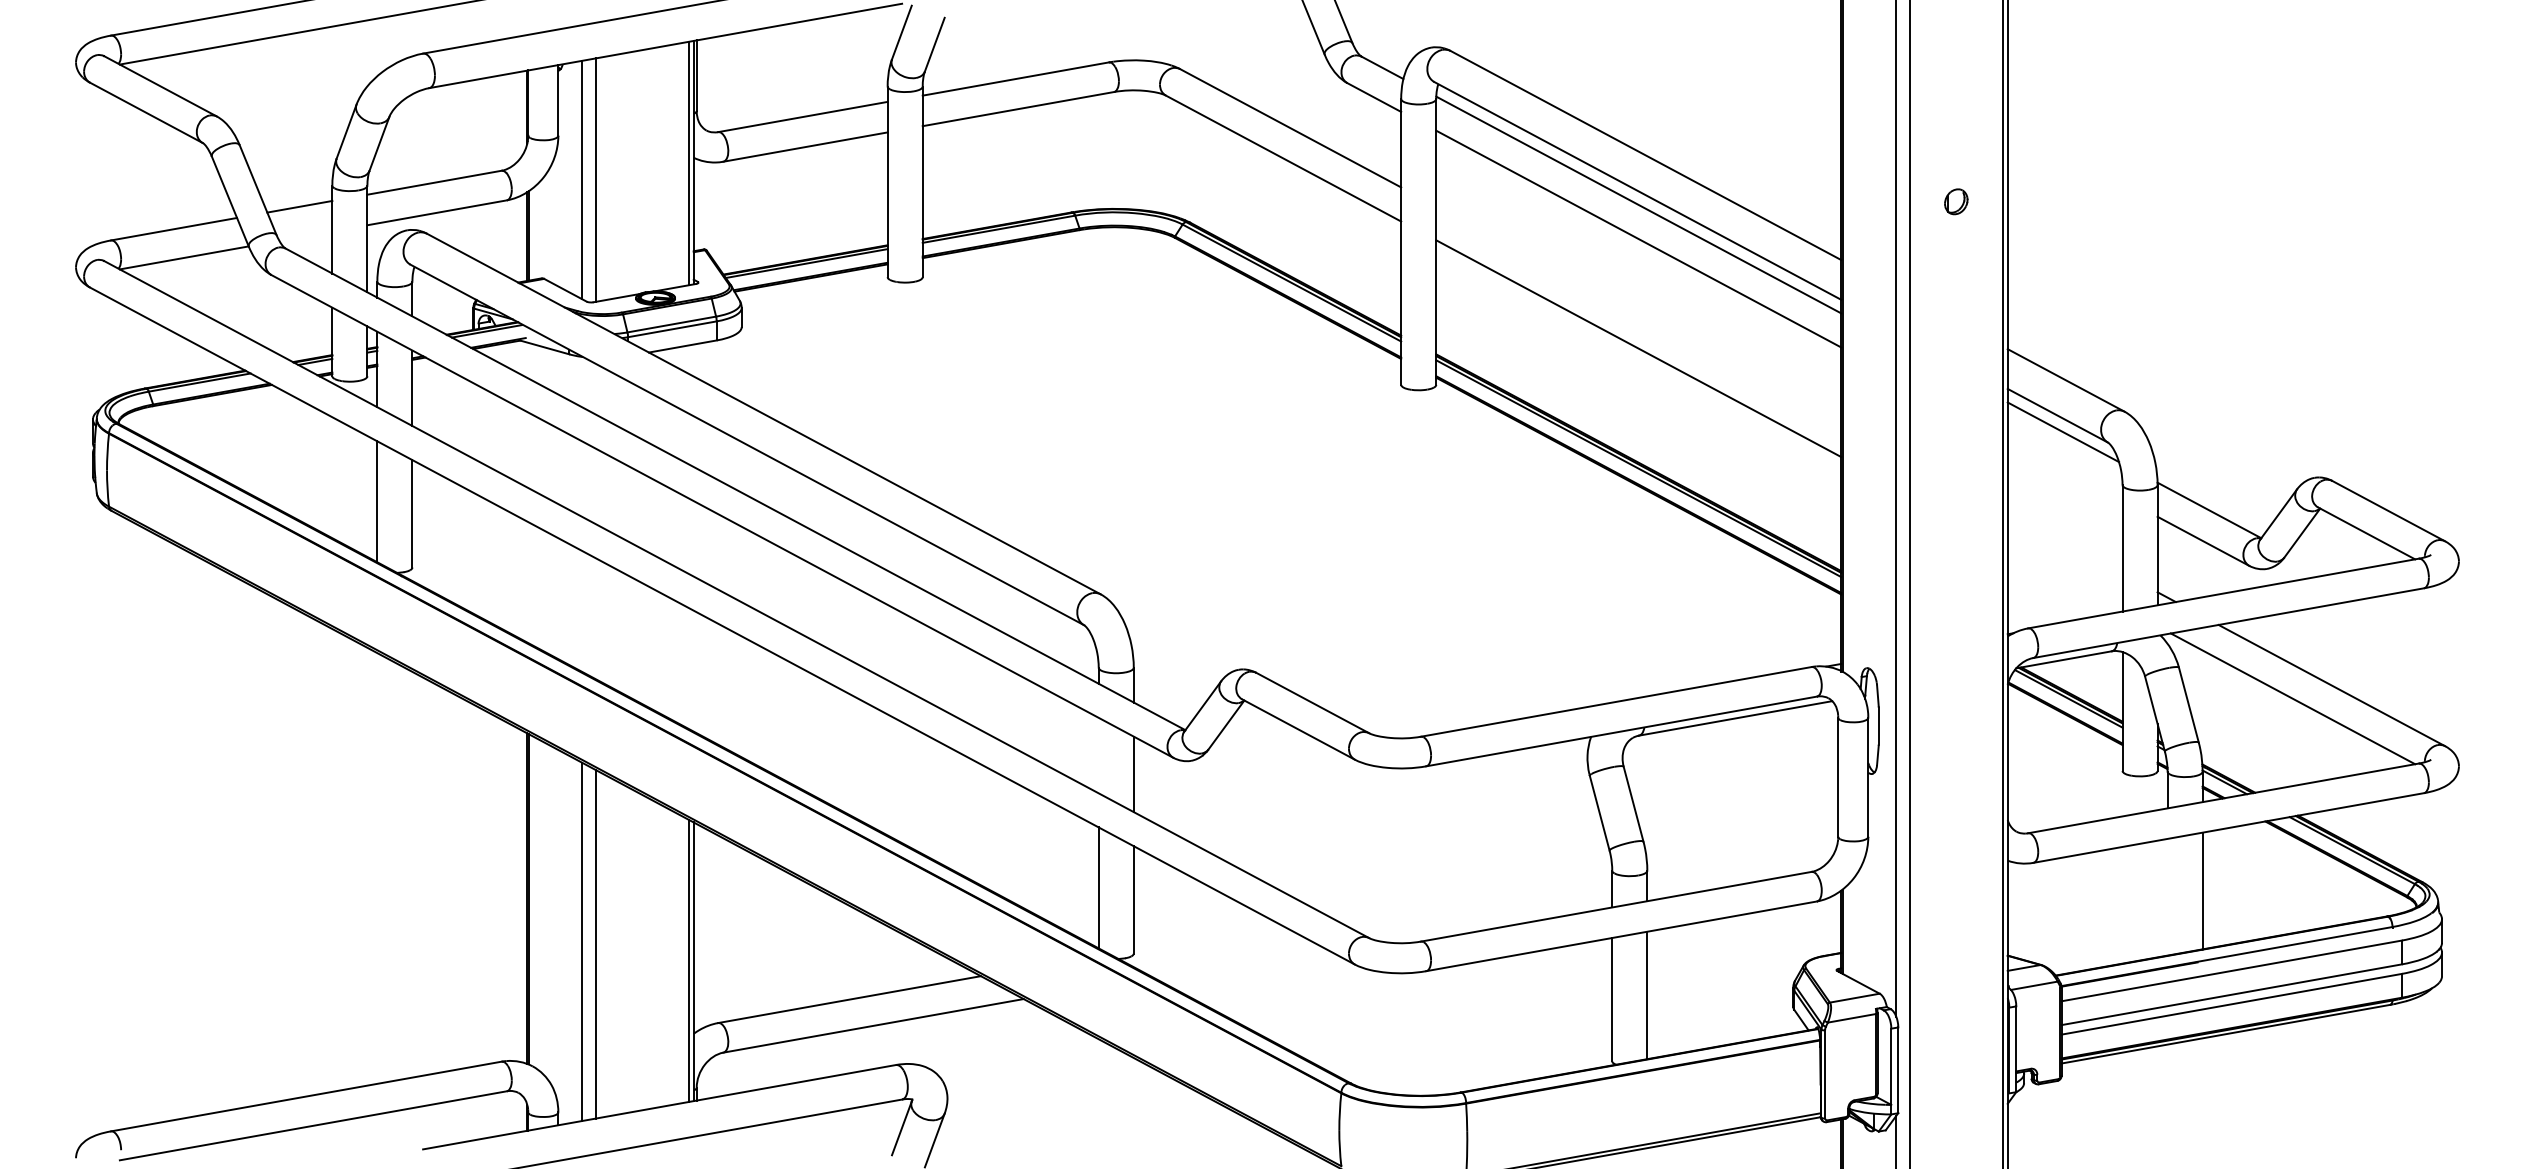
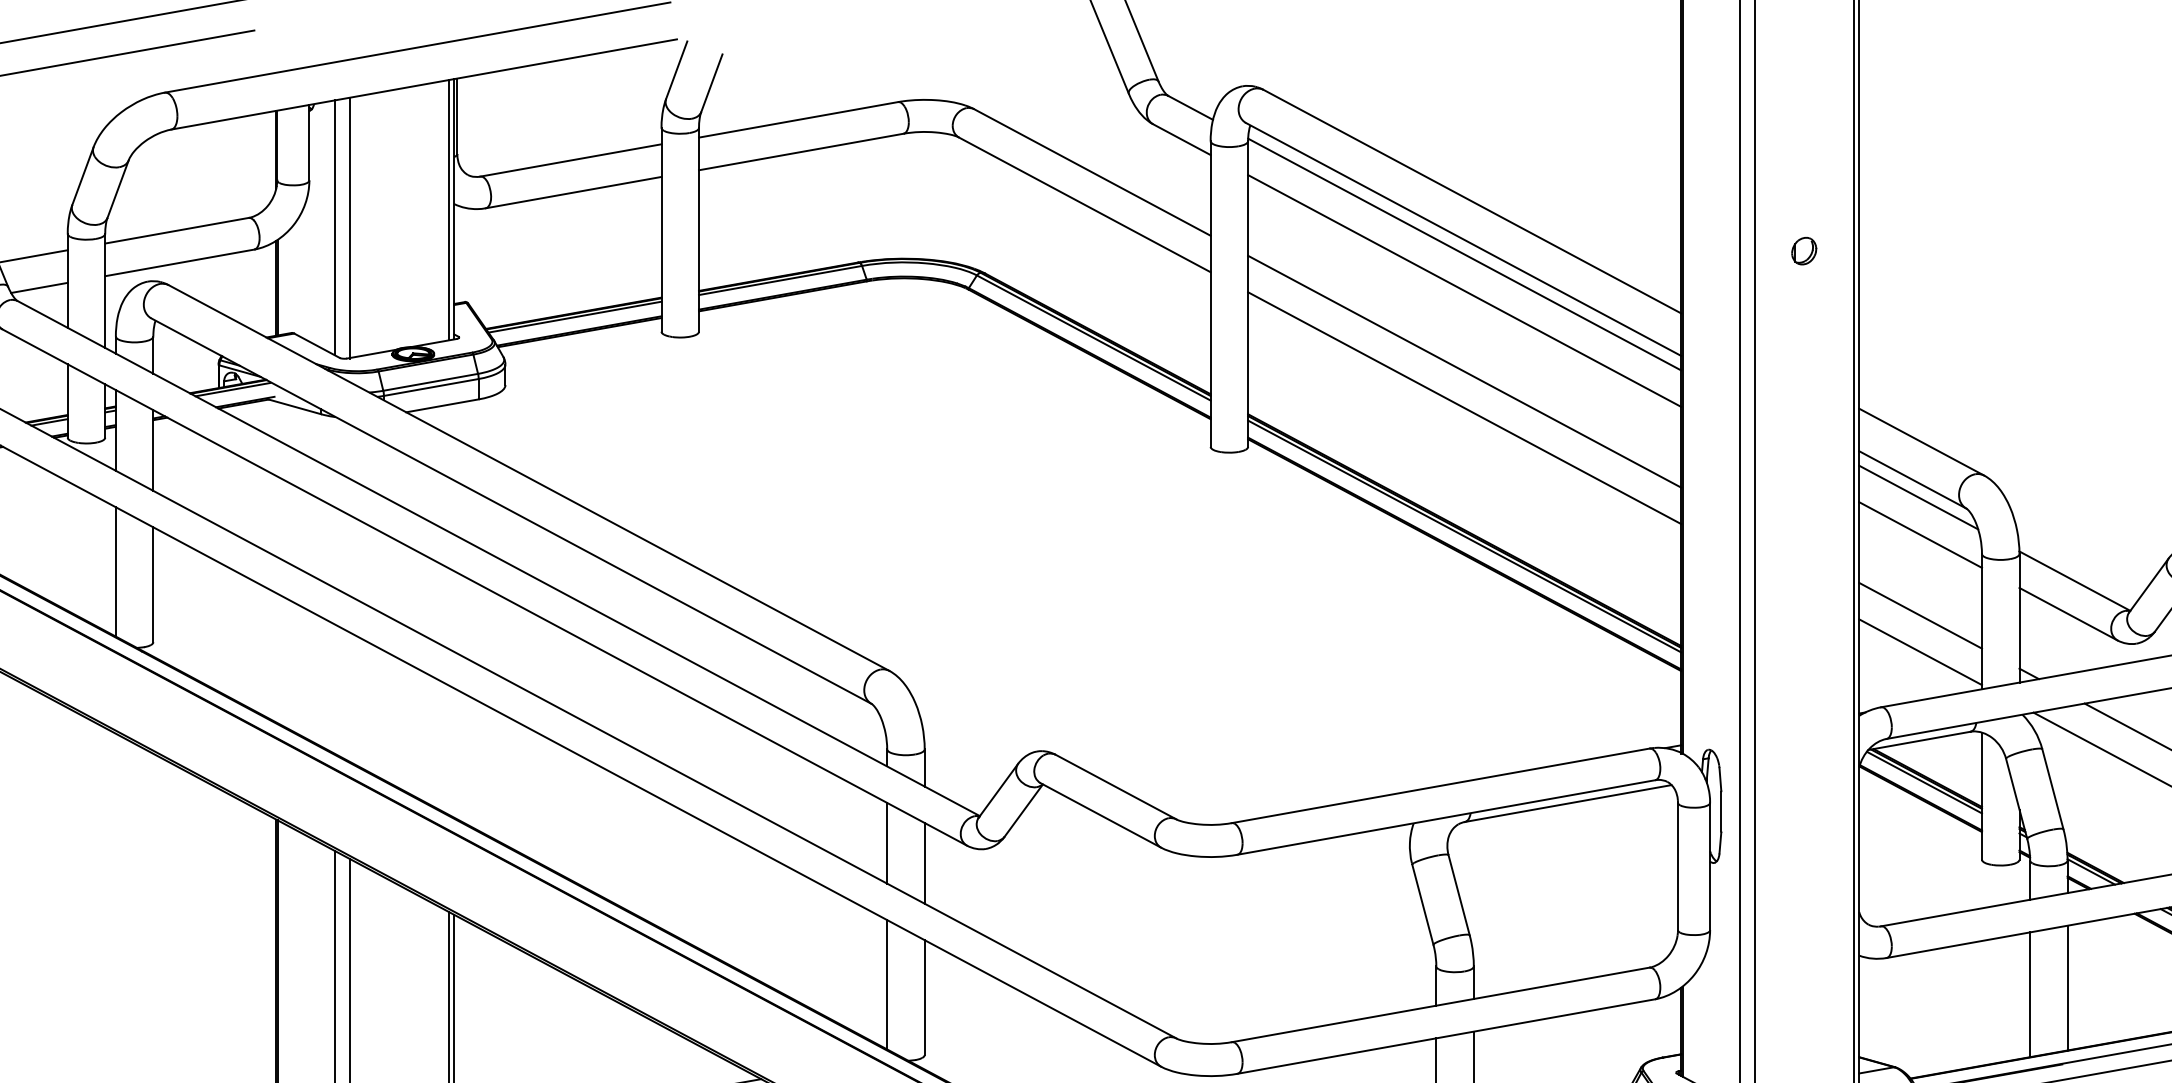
line: (305, 235) -> (39, 287), added
line: (1638, 314) -> (1464, 371), added
line: (2064, 467) -> (1919, 535), added
line: (2064, 542) -> (1919, 615), added
line: (2064, 576) -> (1919, 651), added
line: (1098, 755) -> (886, 843), added
line: (2167, 896) -> (2030, 993), added

